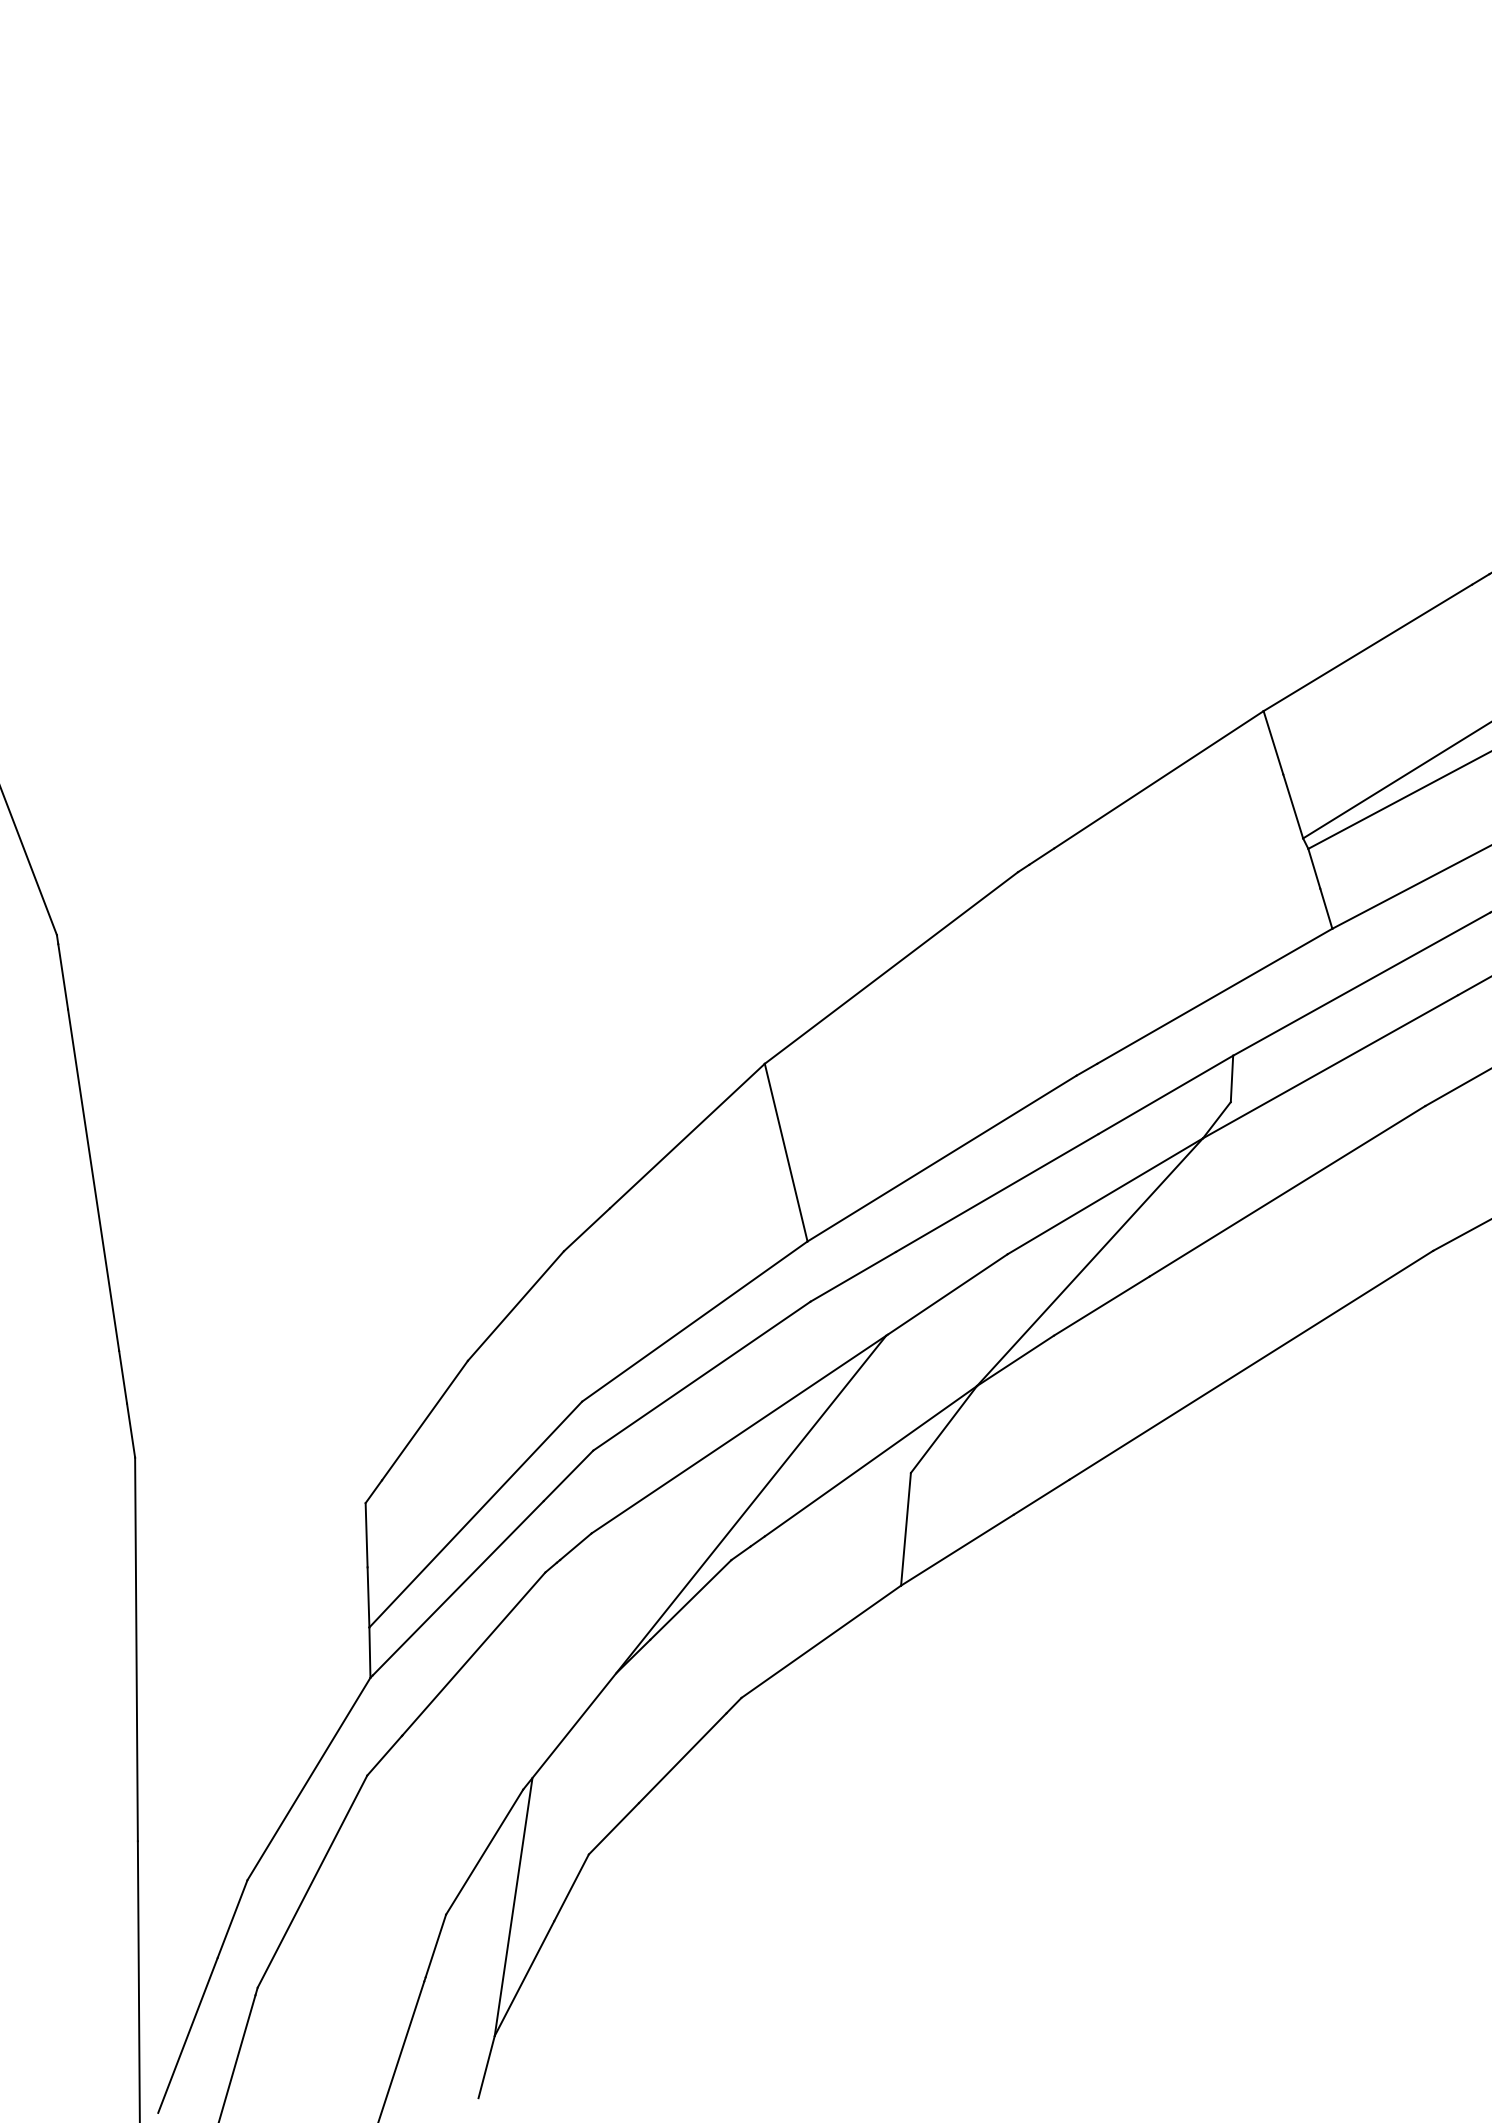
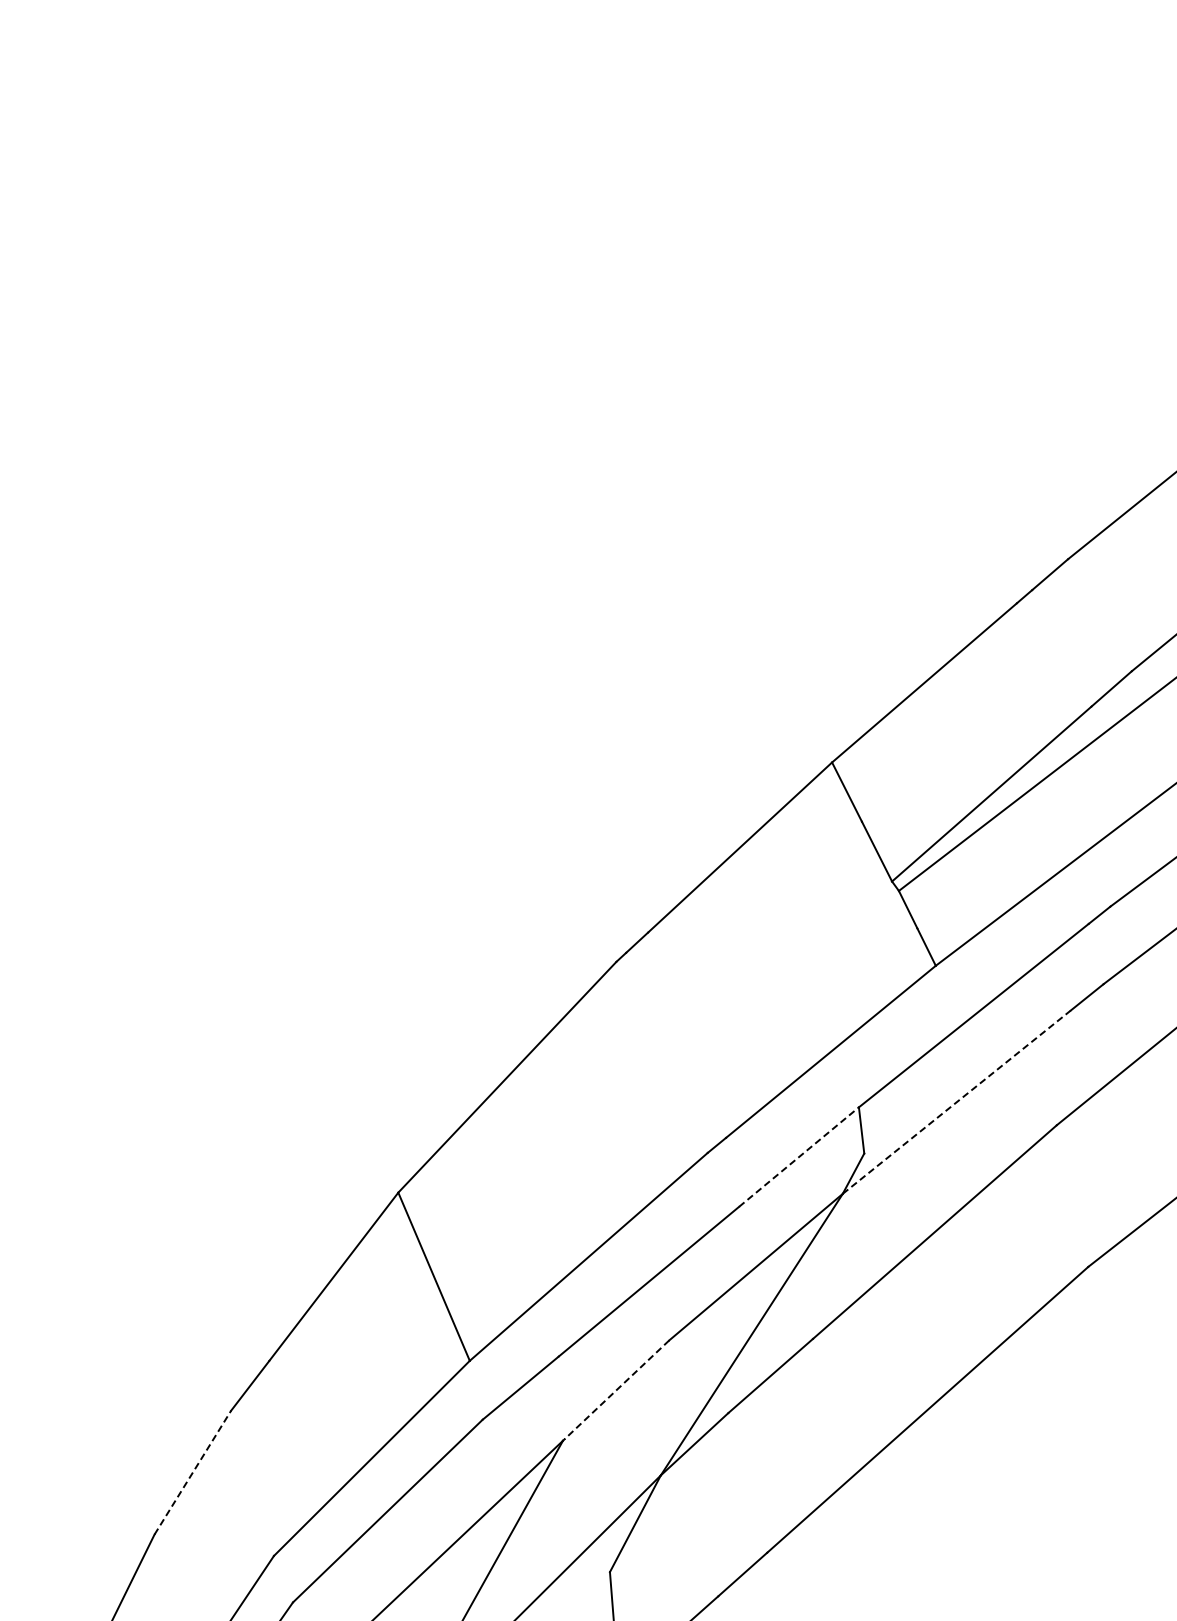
line: (1330, 1066) -> (956, 1101), solid -> dashed
line: (1165, 1094) -> (798, 1156), solid -> dashed
line: (947, 1294) -> (616, 1390), solid -> dashed
line: (515, 1306) -> (192, 1473), solid -> dashed

